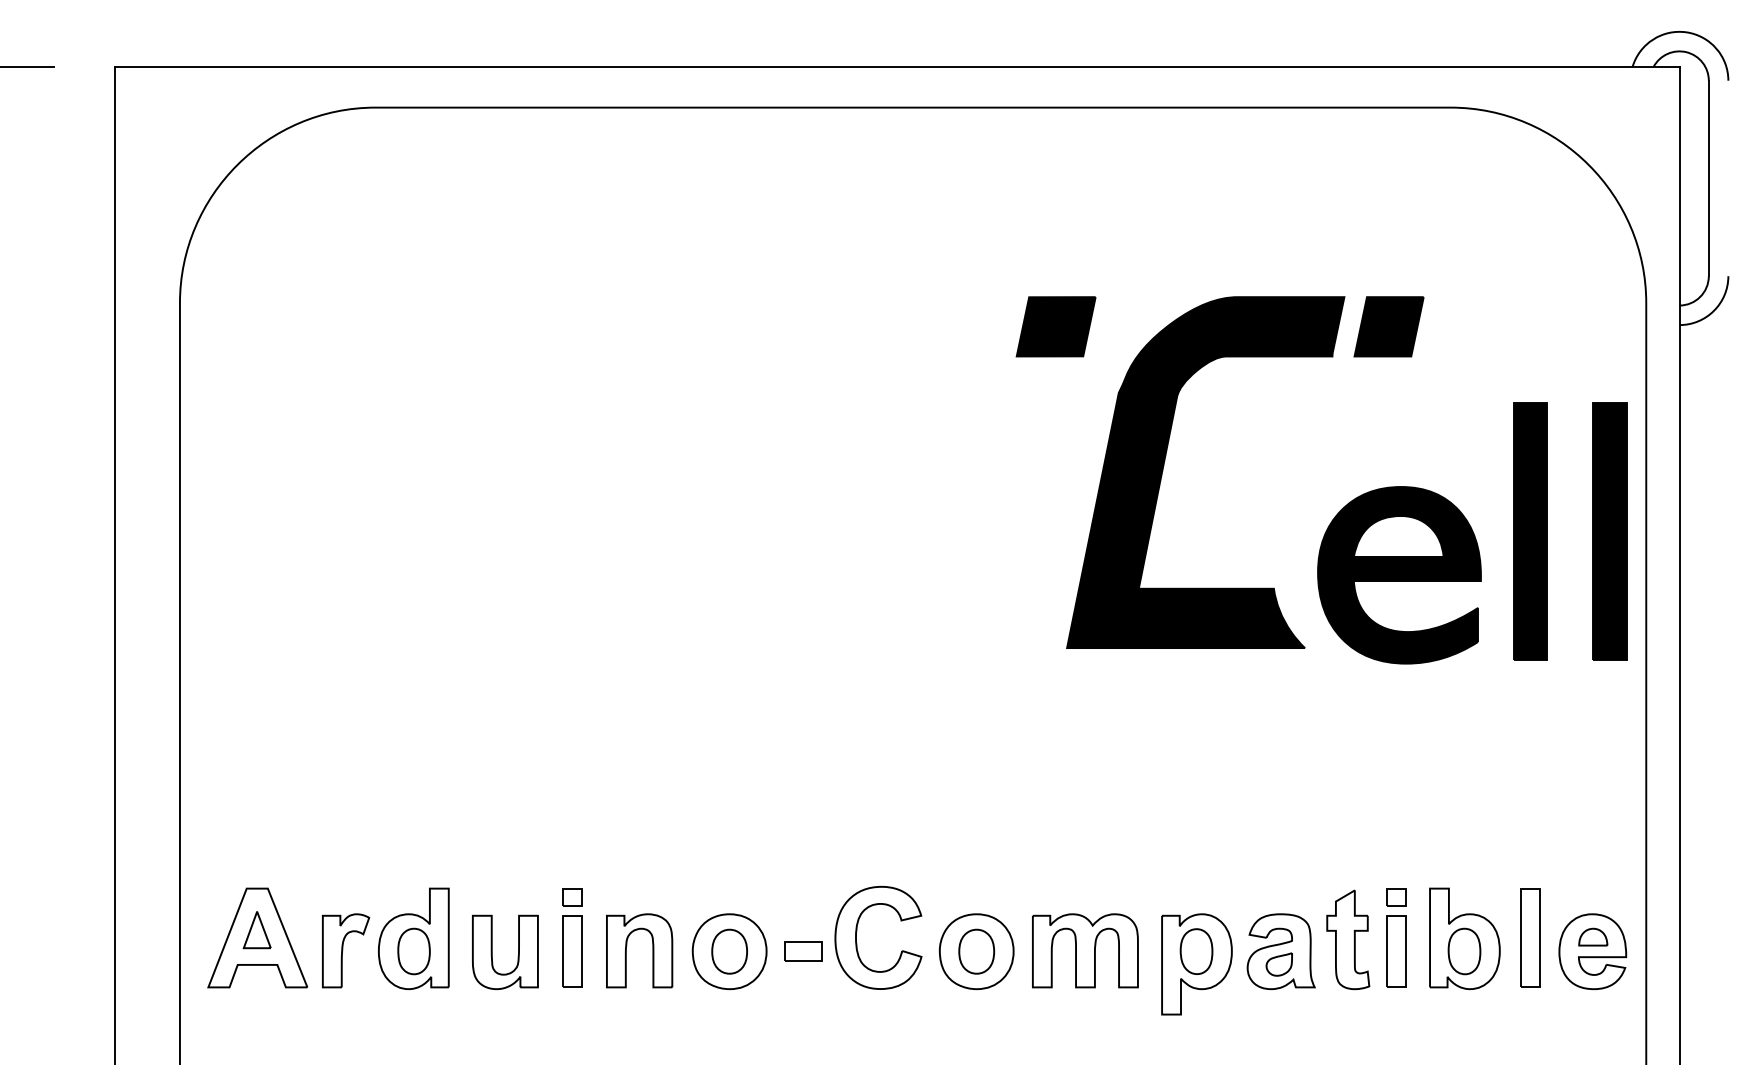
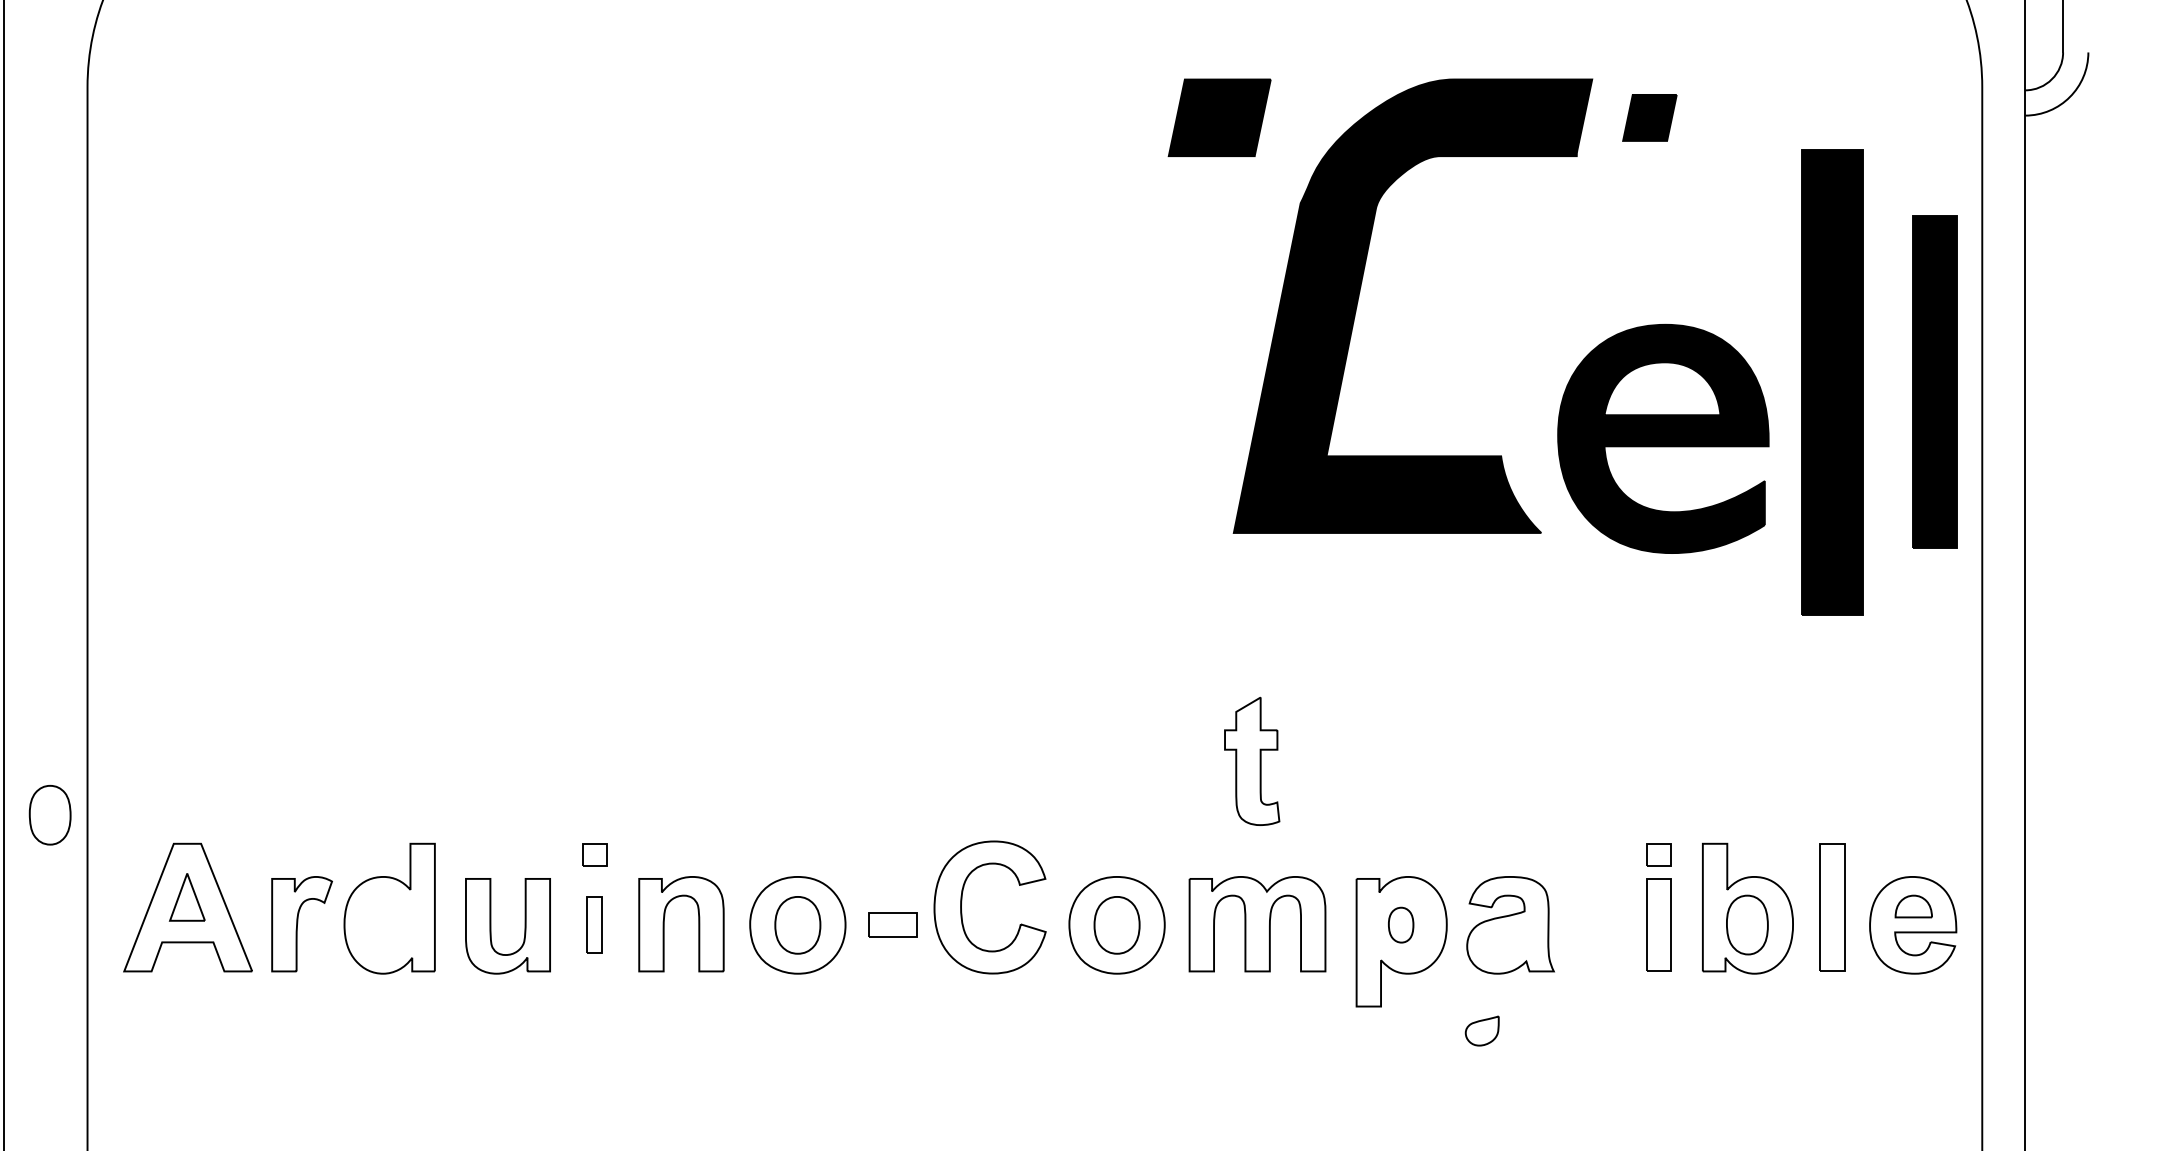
part: (1388, 326) -> (1649, 117), size x0.6
part: (1530, 531) -> (1832, 382), size x1.4
part: (1348, 939) -> (1252, 760), moved
part: (413, 951) -> (49, 815), moved
part: (572, 951) -> (594, 925), size x0.6
part: (1196, 951) -> (1401, 925), size x0.6
part: (1278, 964) -> (1481, 1031), moved

